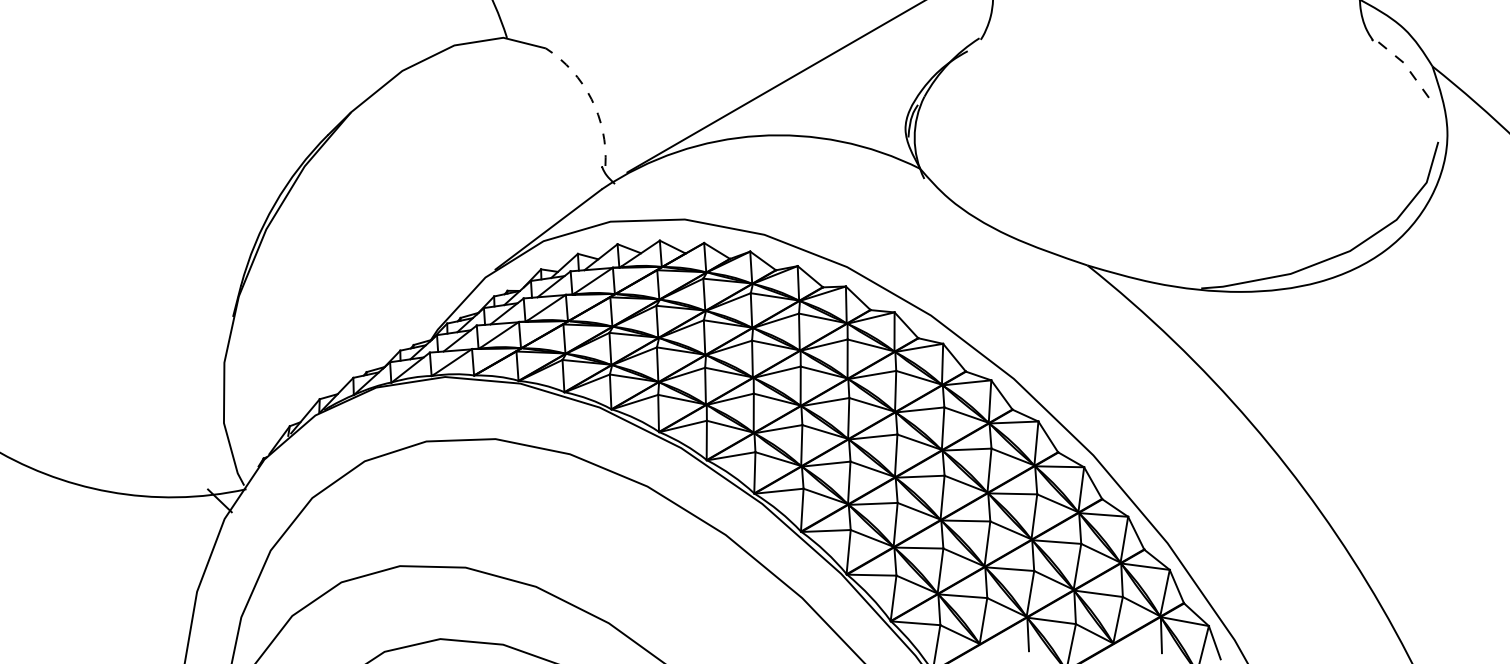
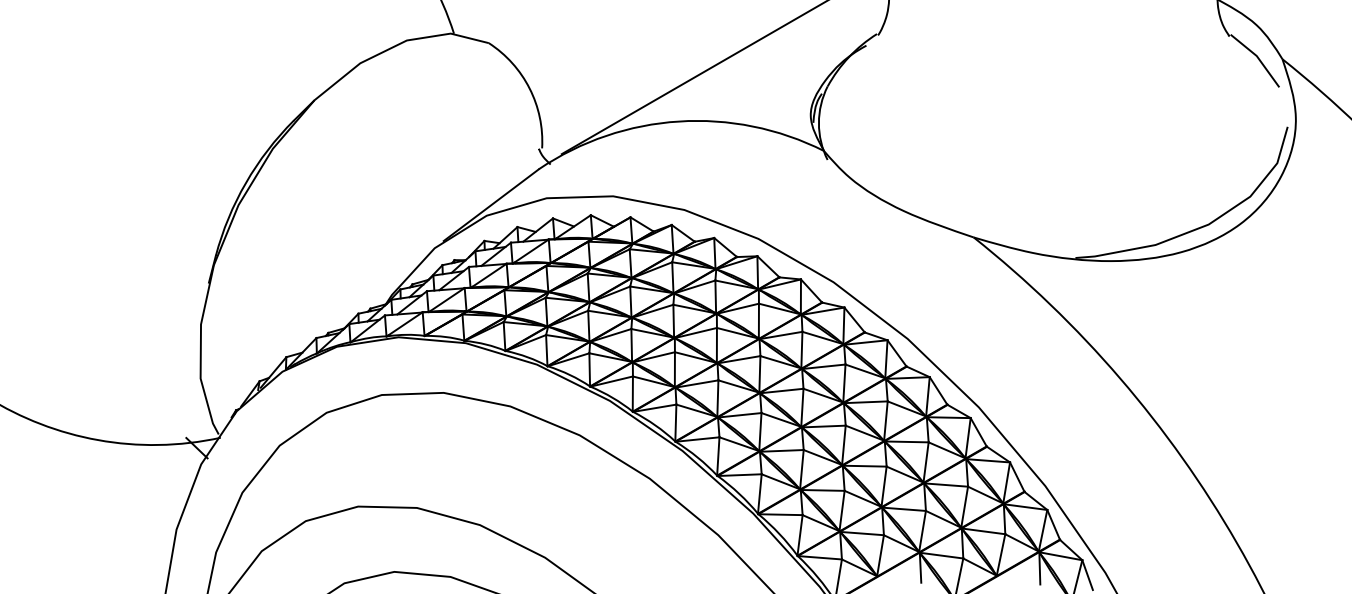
line: (1404, 64) -> (1257, 57), dashed -> solid
arc: (591, 99) -> (529, 88), dashed -> solid

